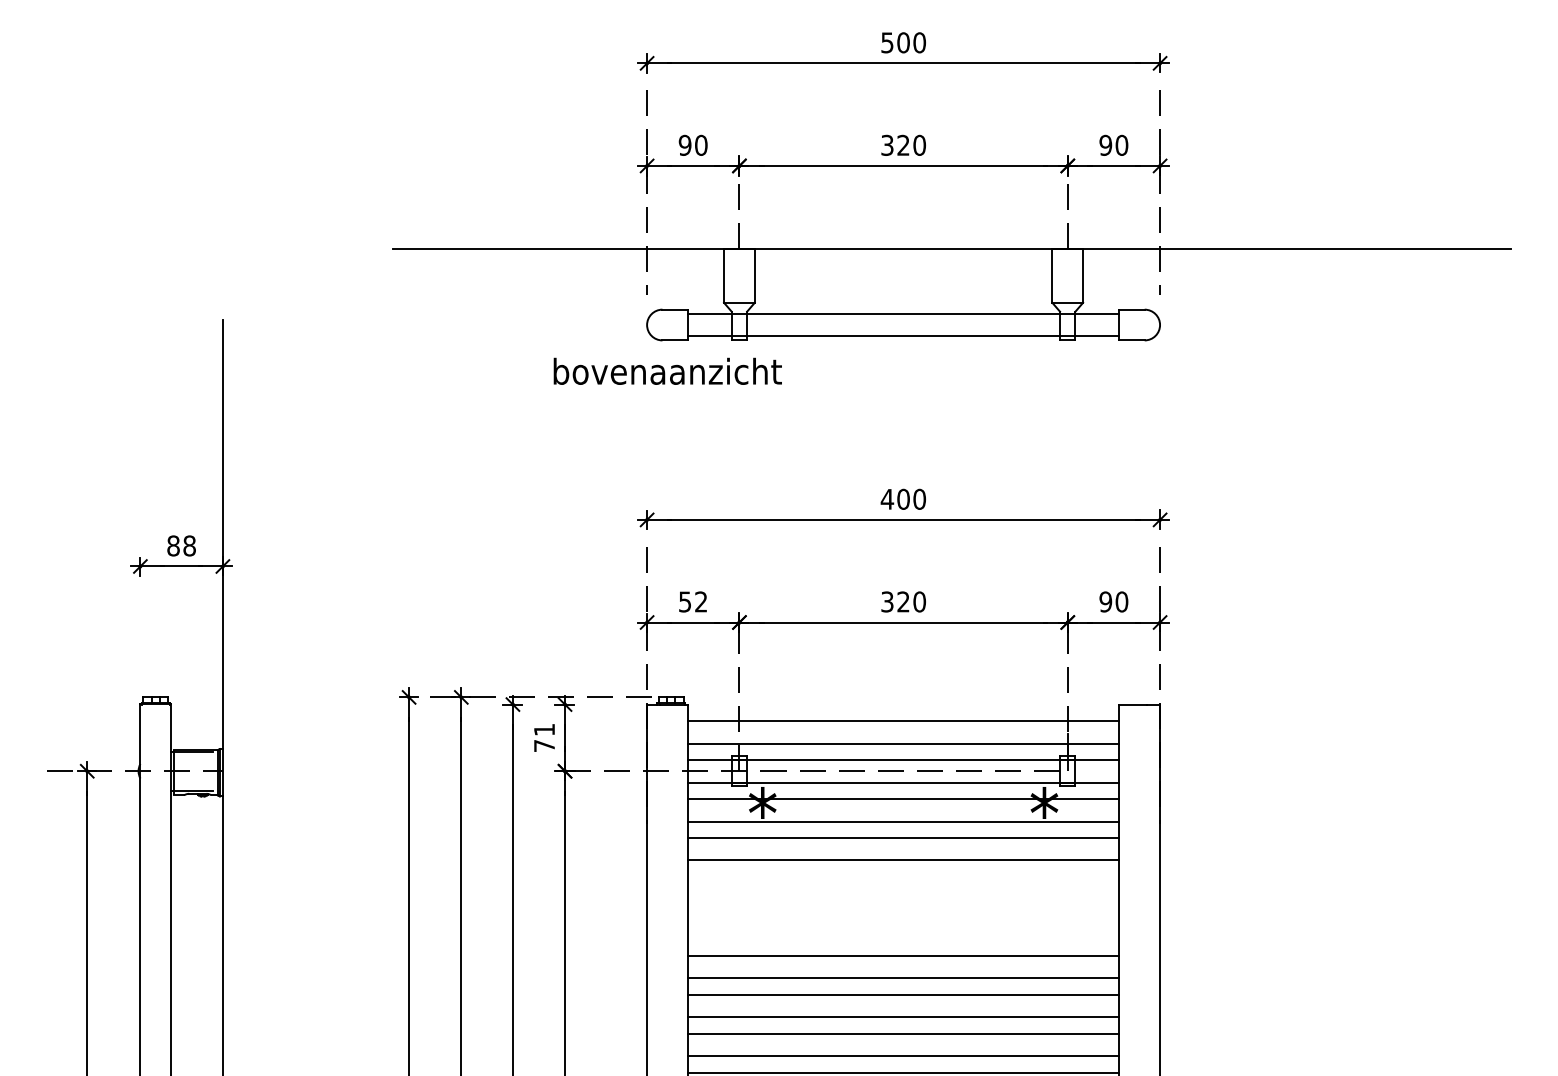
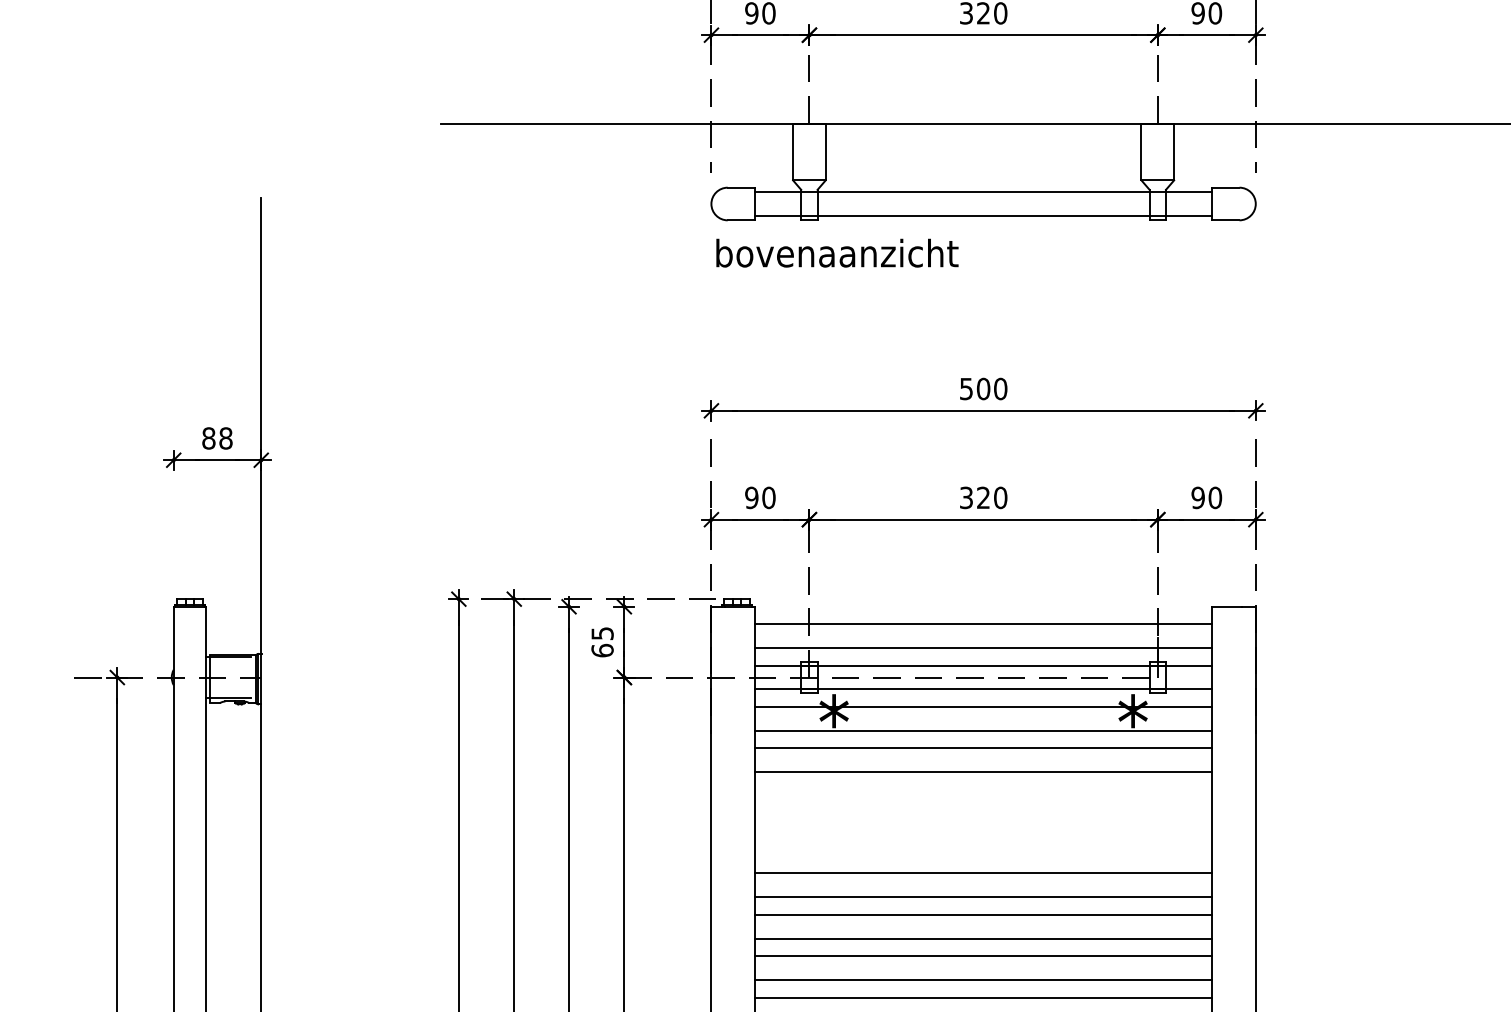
text: (667, 370) -> (837, 252), moved
text: (887, 499) -> (966, 389), 400 -> 500
text: (692, 601) -> (759, 497), 52 -> 90
text: (544, 738) -> (602, 642), 71 -> 65

